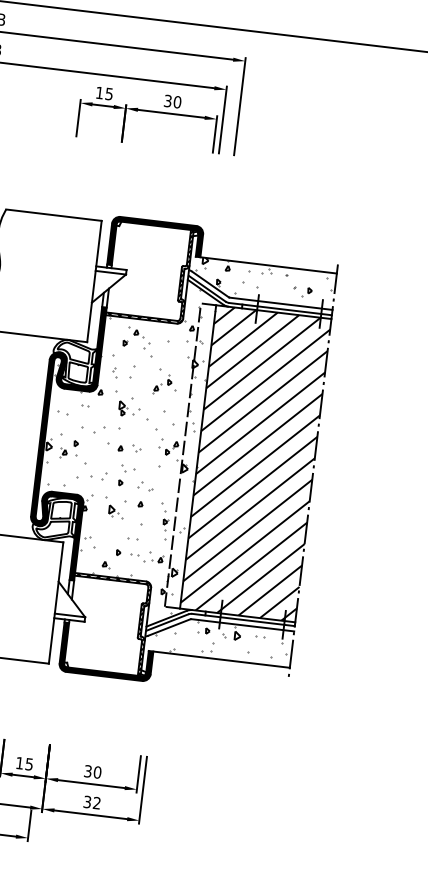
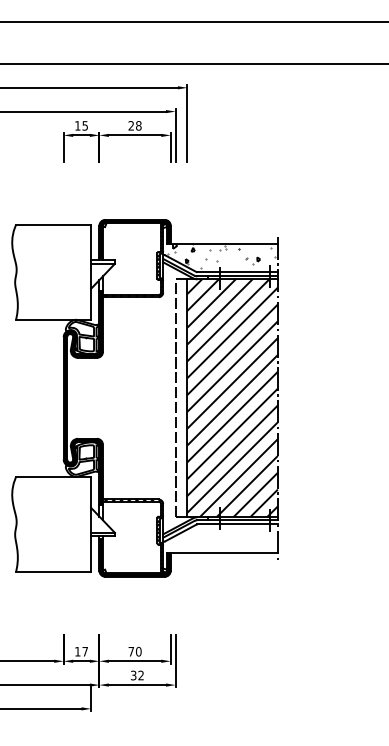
text: (172, 101) -> (134, 125), 30 -> 28
hatch: (123, 444) -> (128, 395), removed
hatch: (221, 640) -> (222, 538), removed
text: (28, 763) -> (84, 651), 15 -> 17
text: (88, 771) -> (131, 651), 30 -> 70

